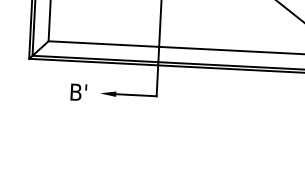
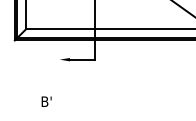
text: (78, 92) -> (46, 101), moved

